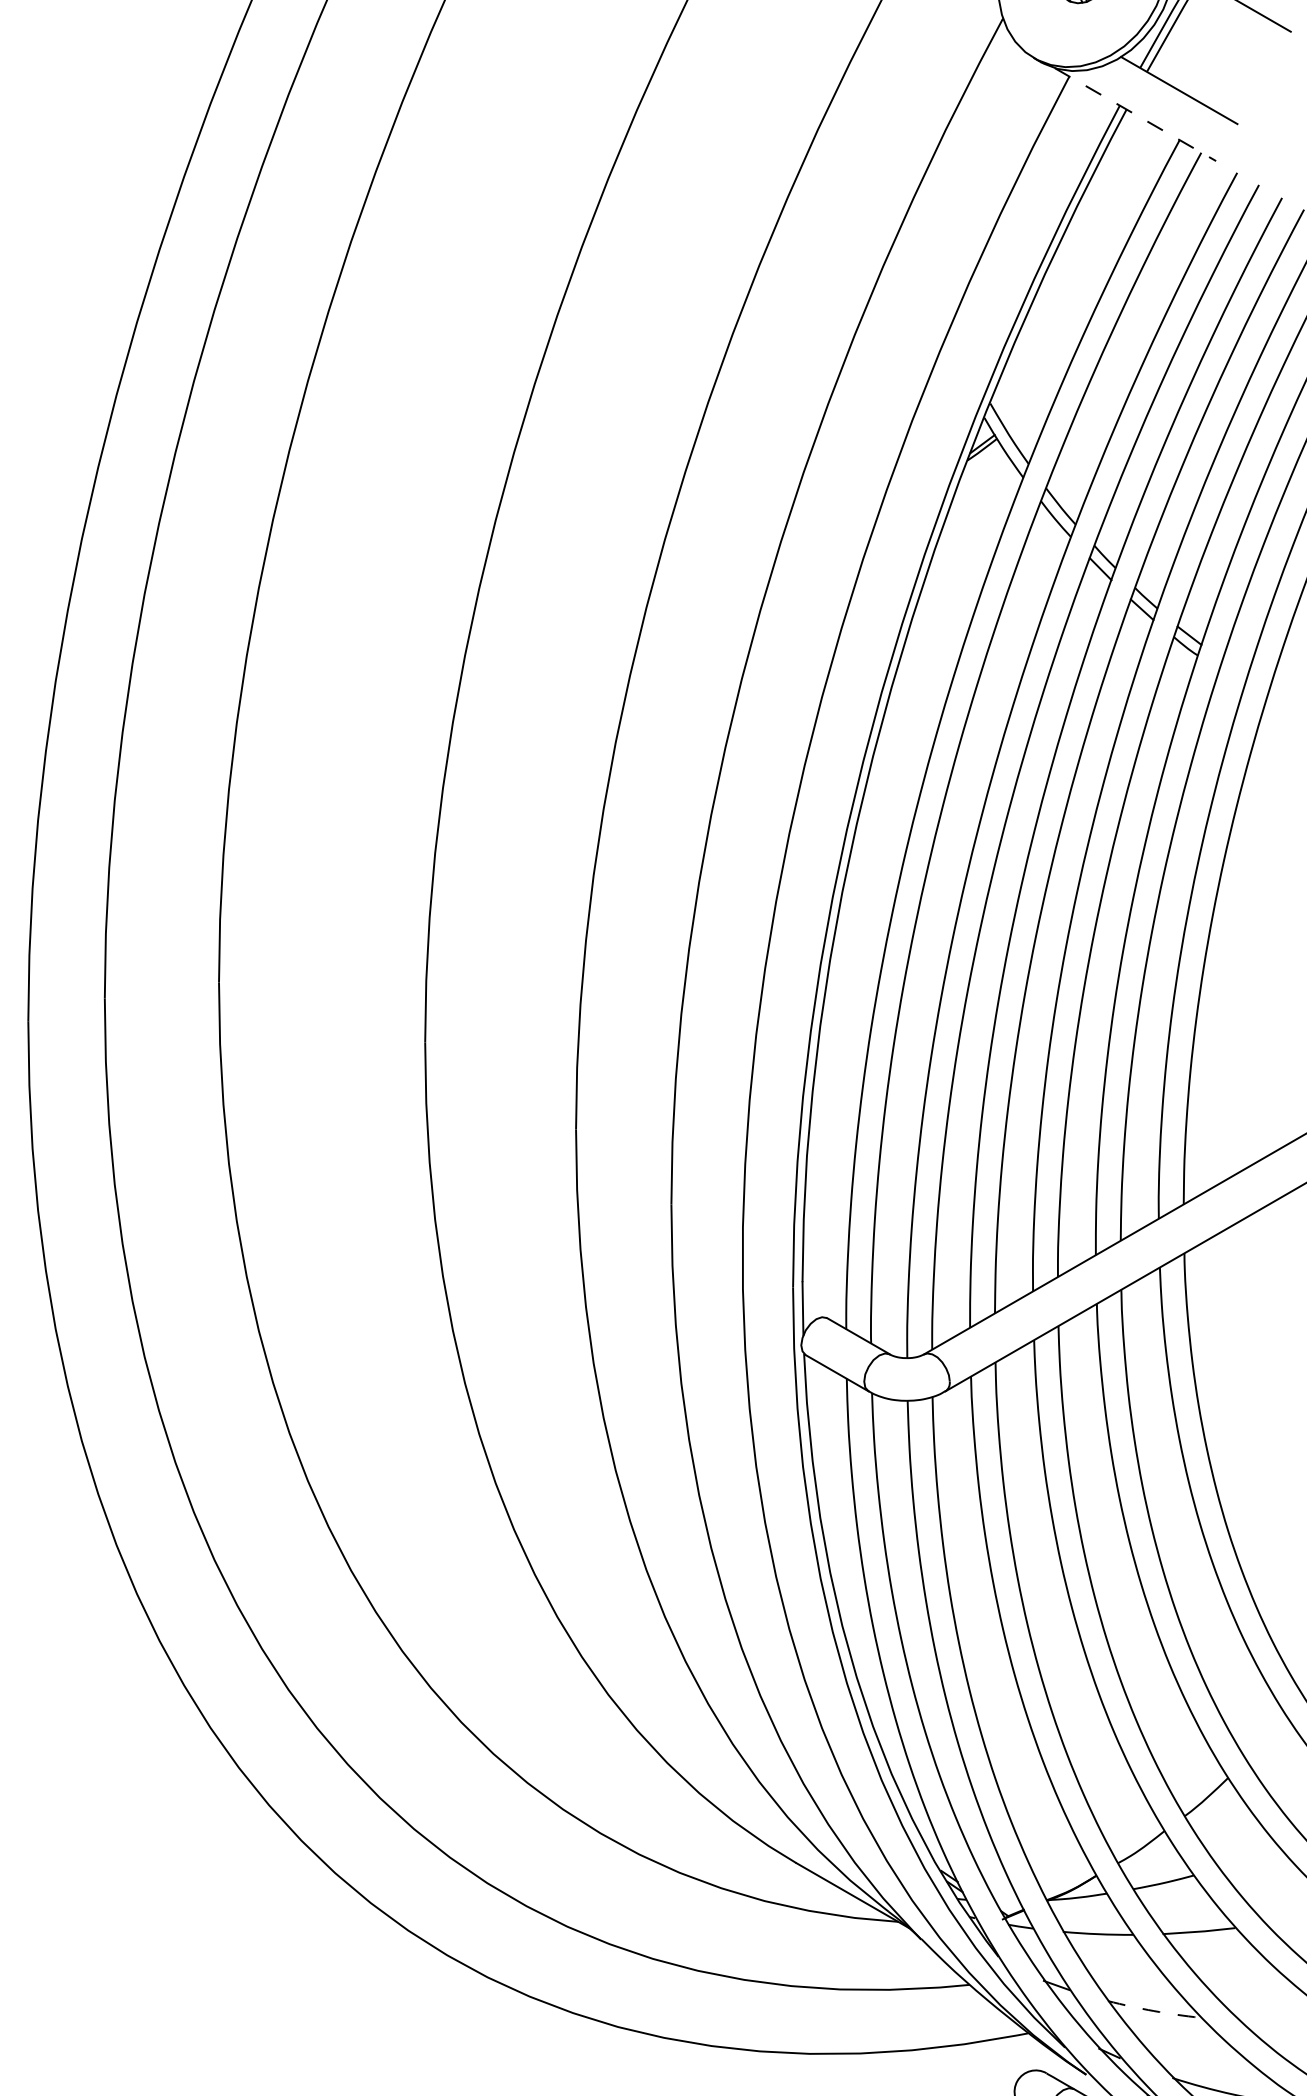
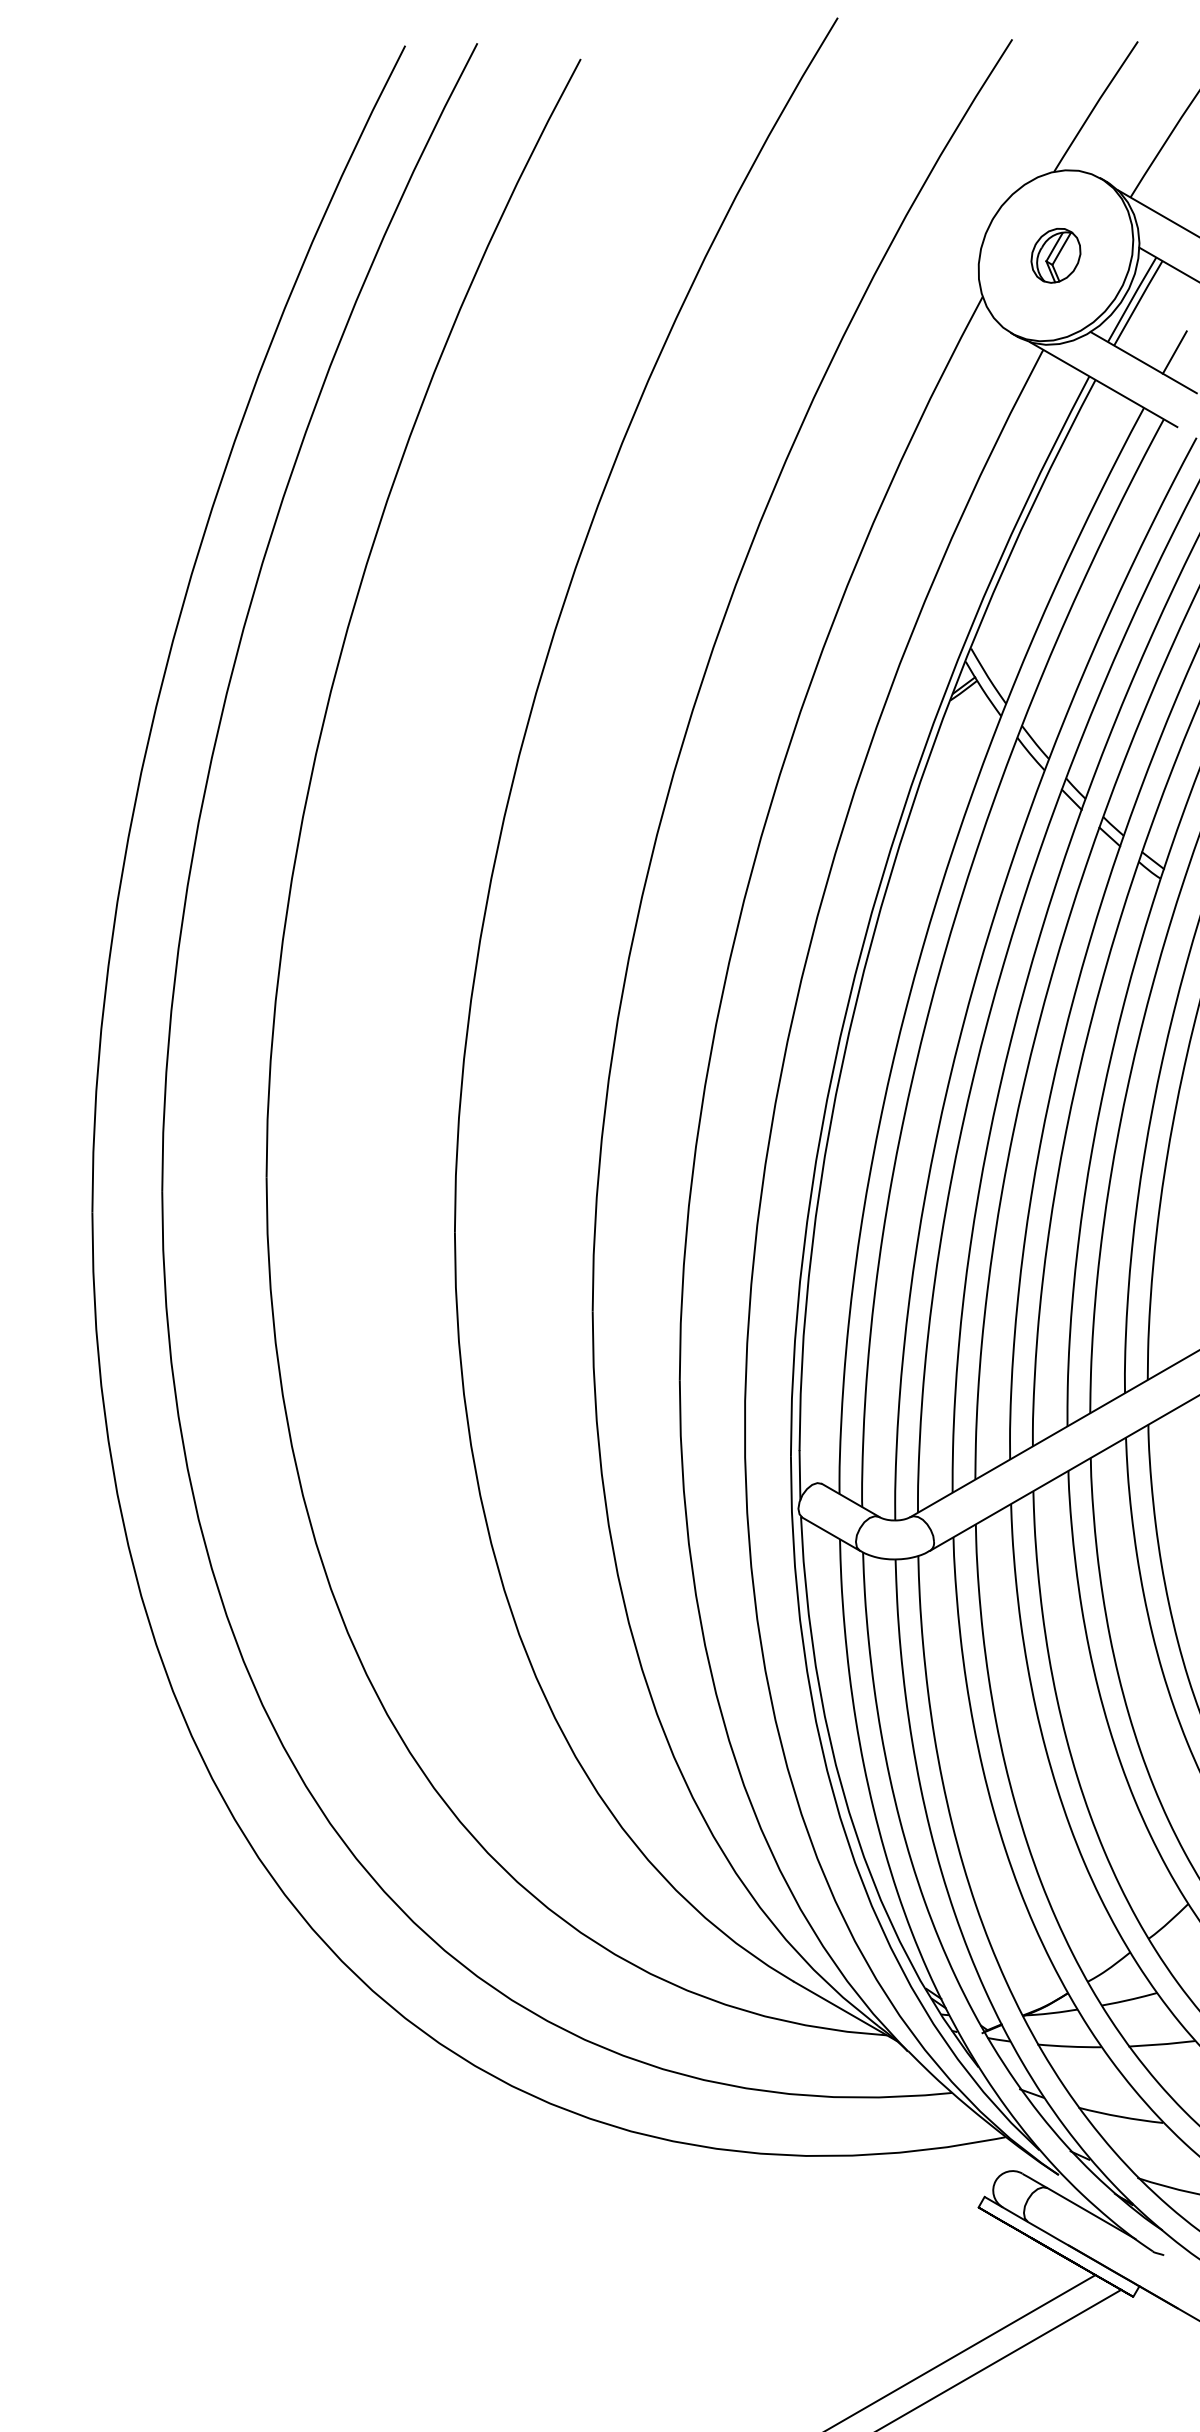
line: (1213, 79) -> (1174, 352), added
line: (1135, 114) -> (1103, 384), dashed -> solid
arc: (1153, 2010) -> (1120, 2116), dashed -> solid

